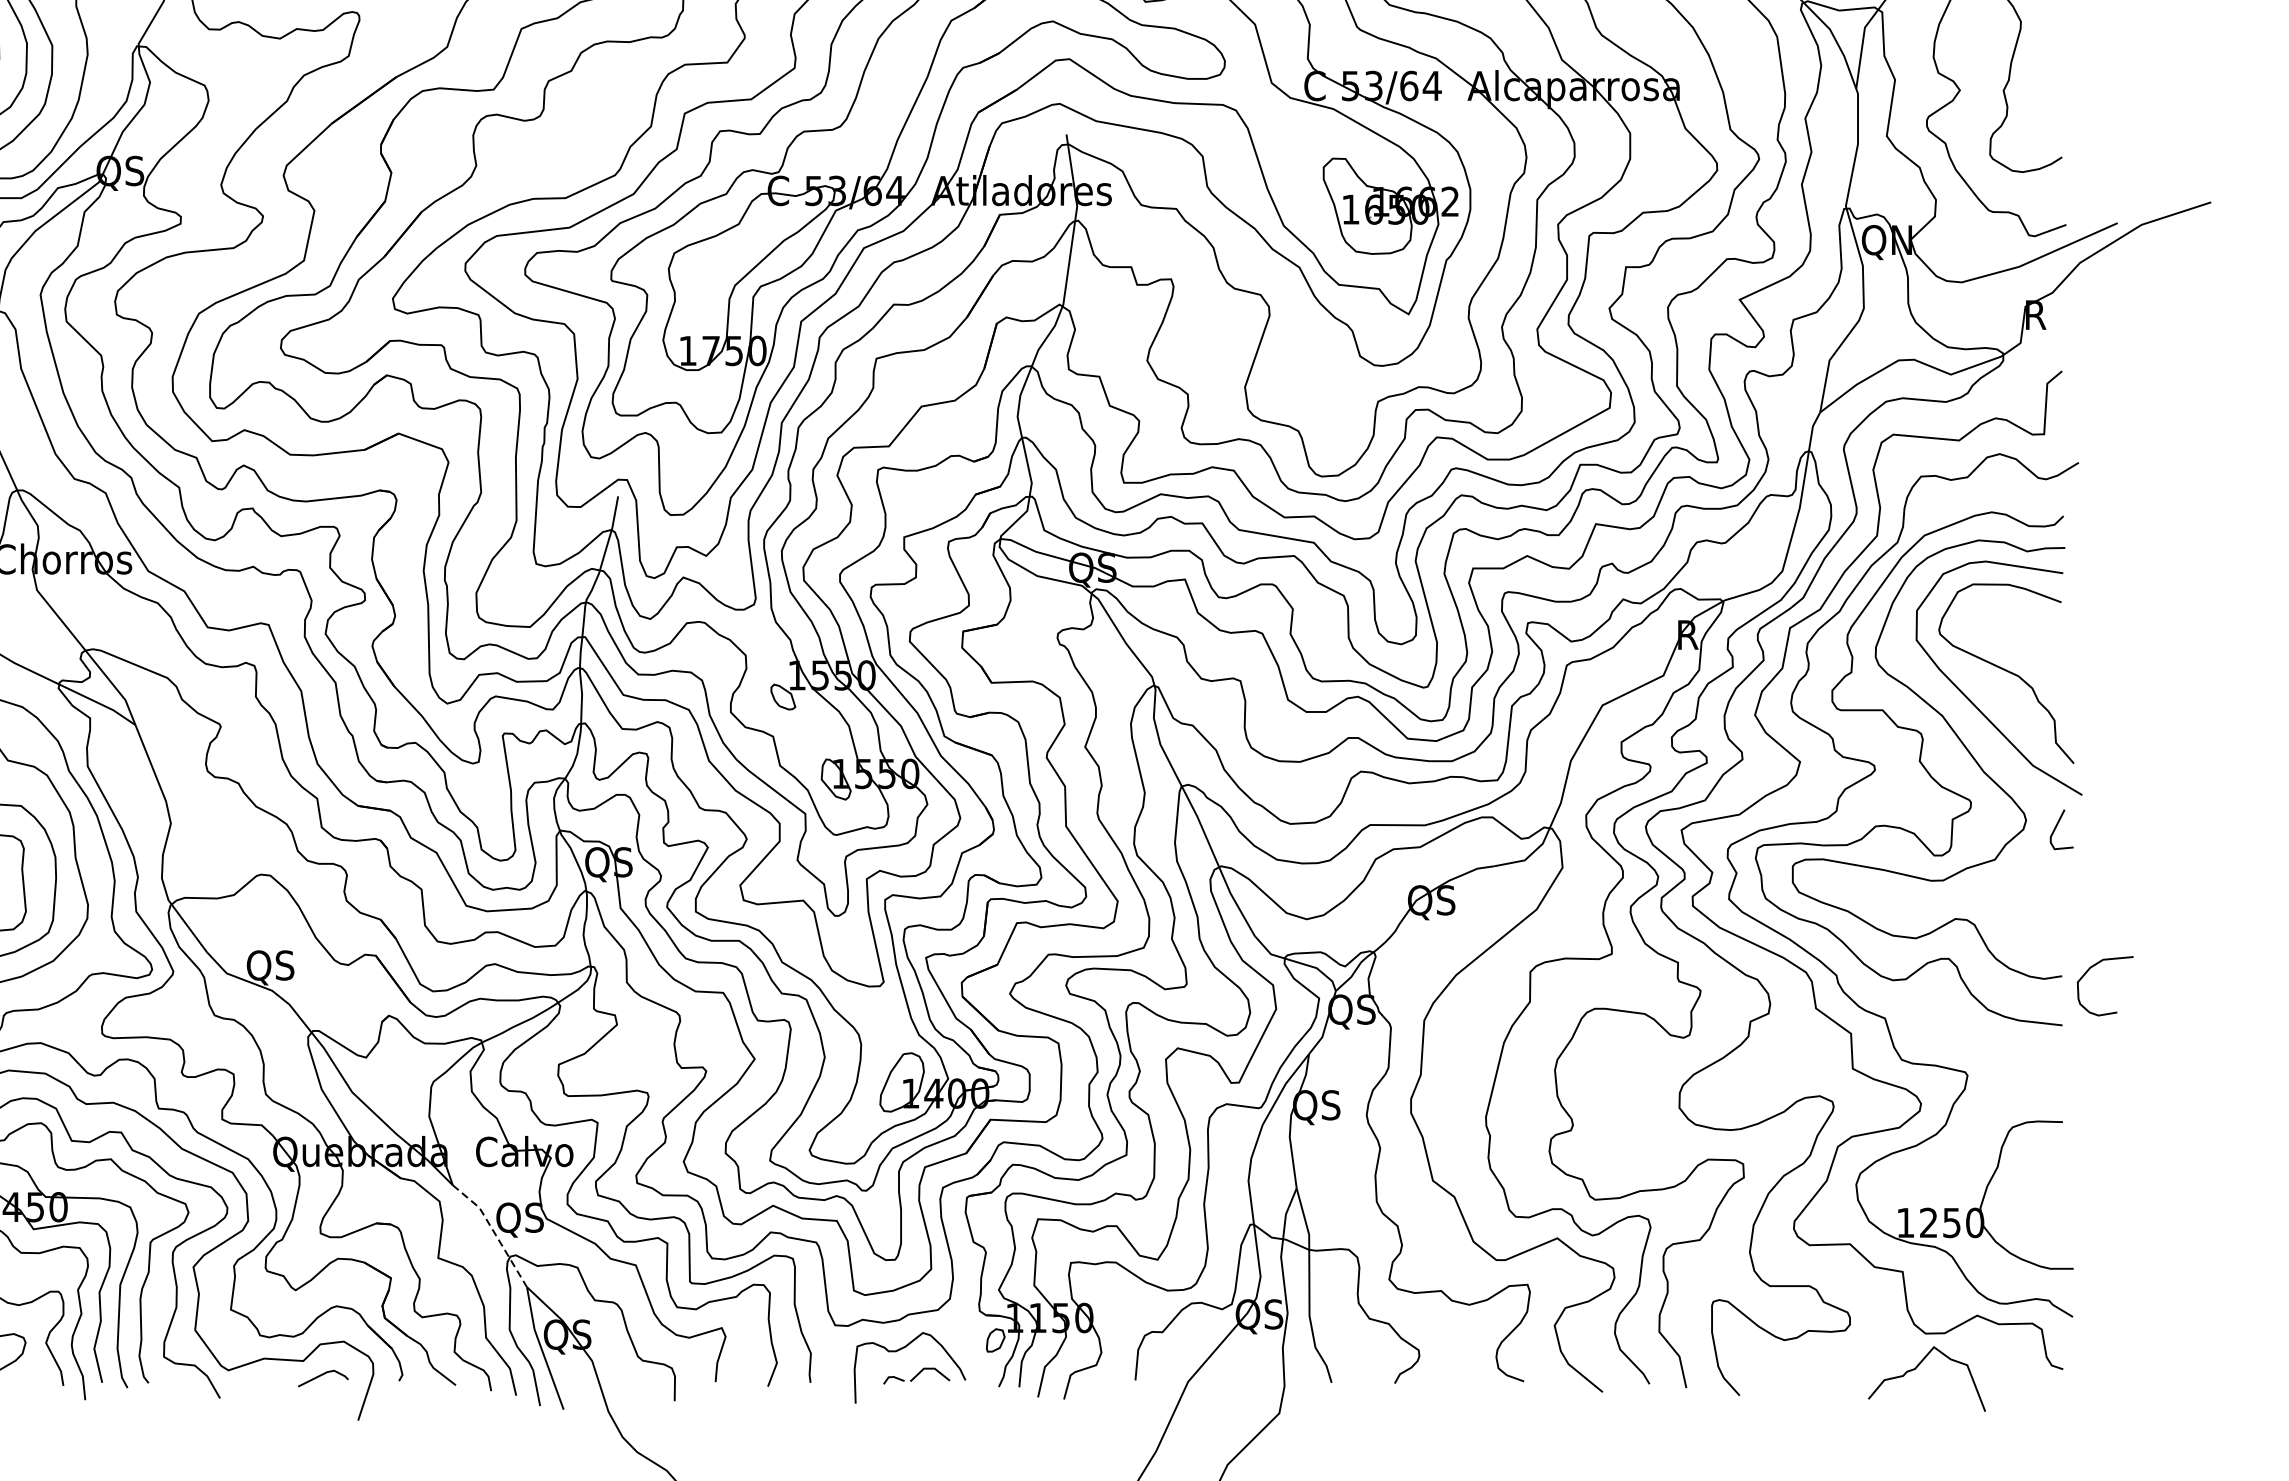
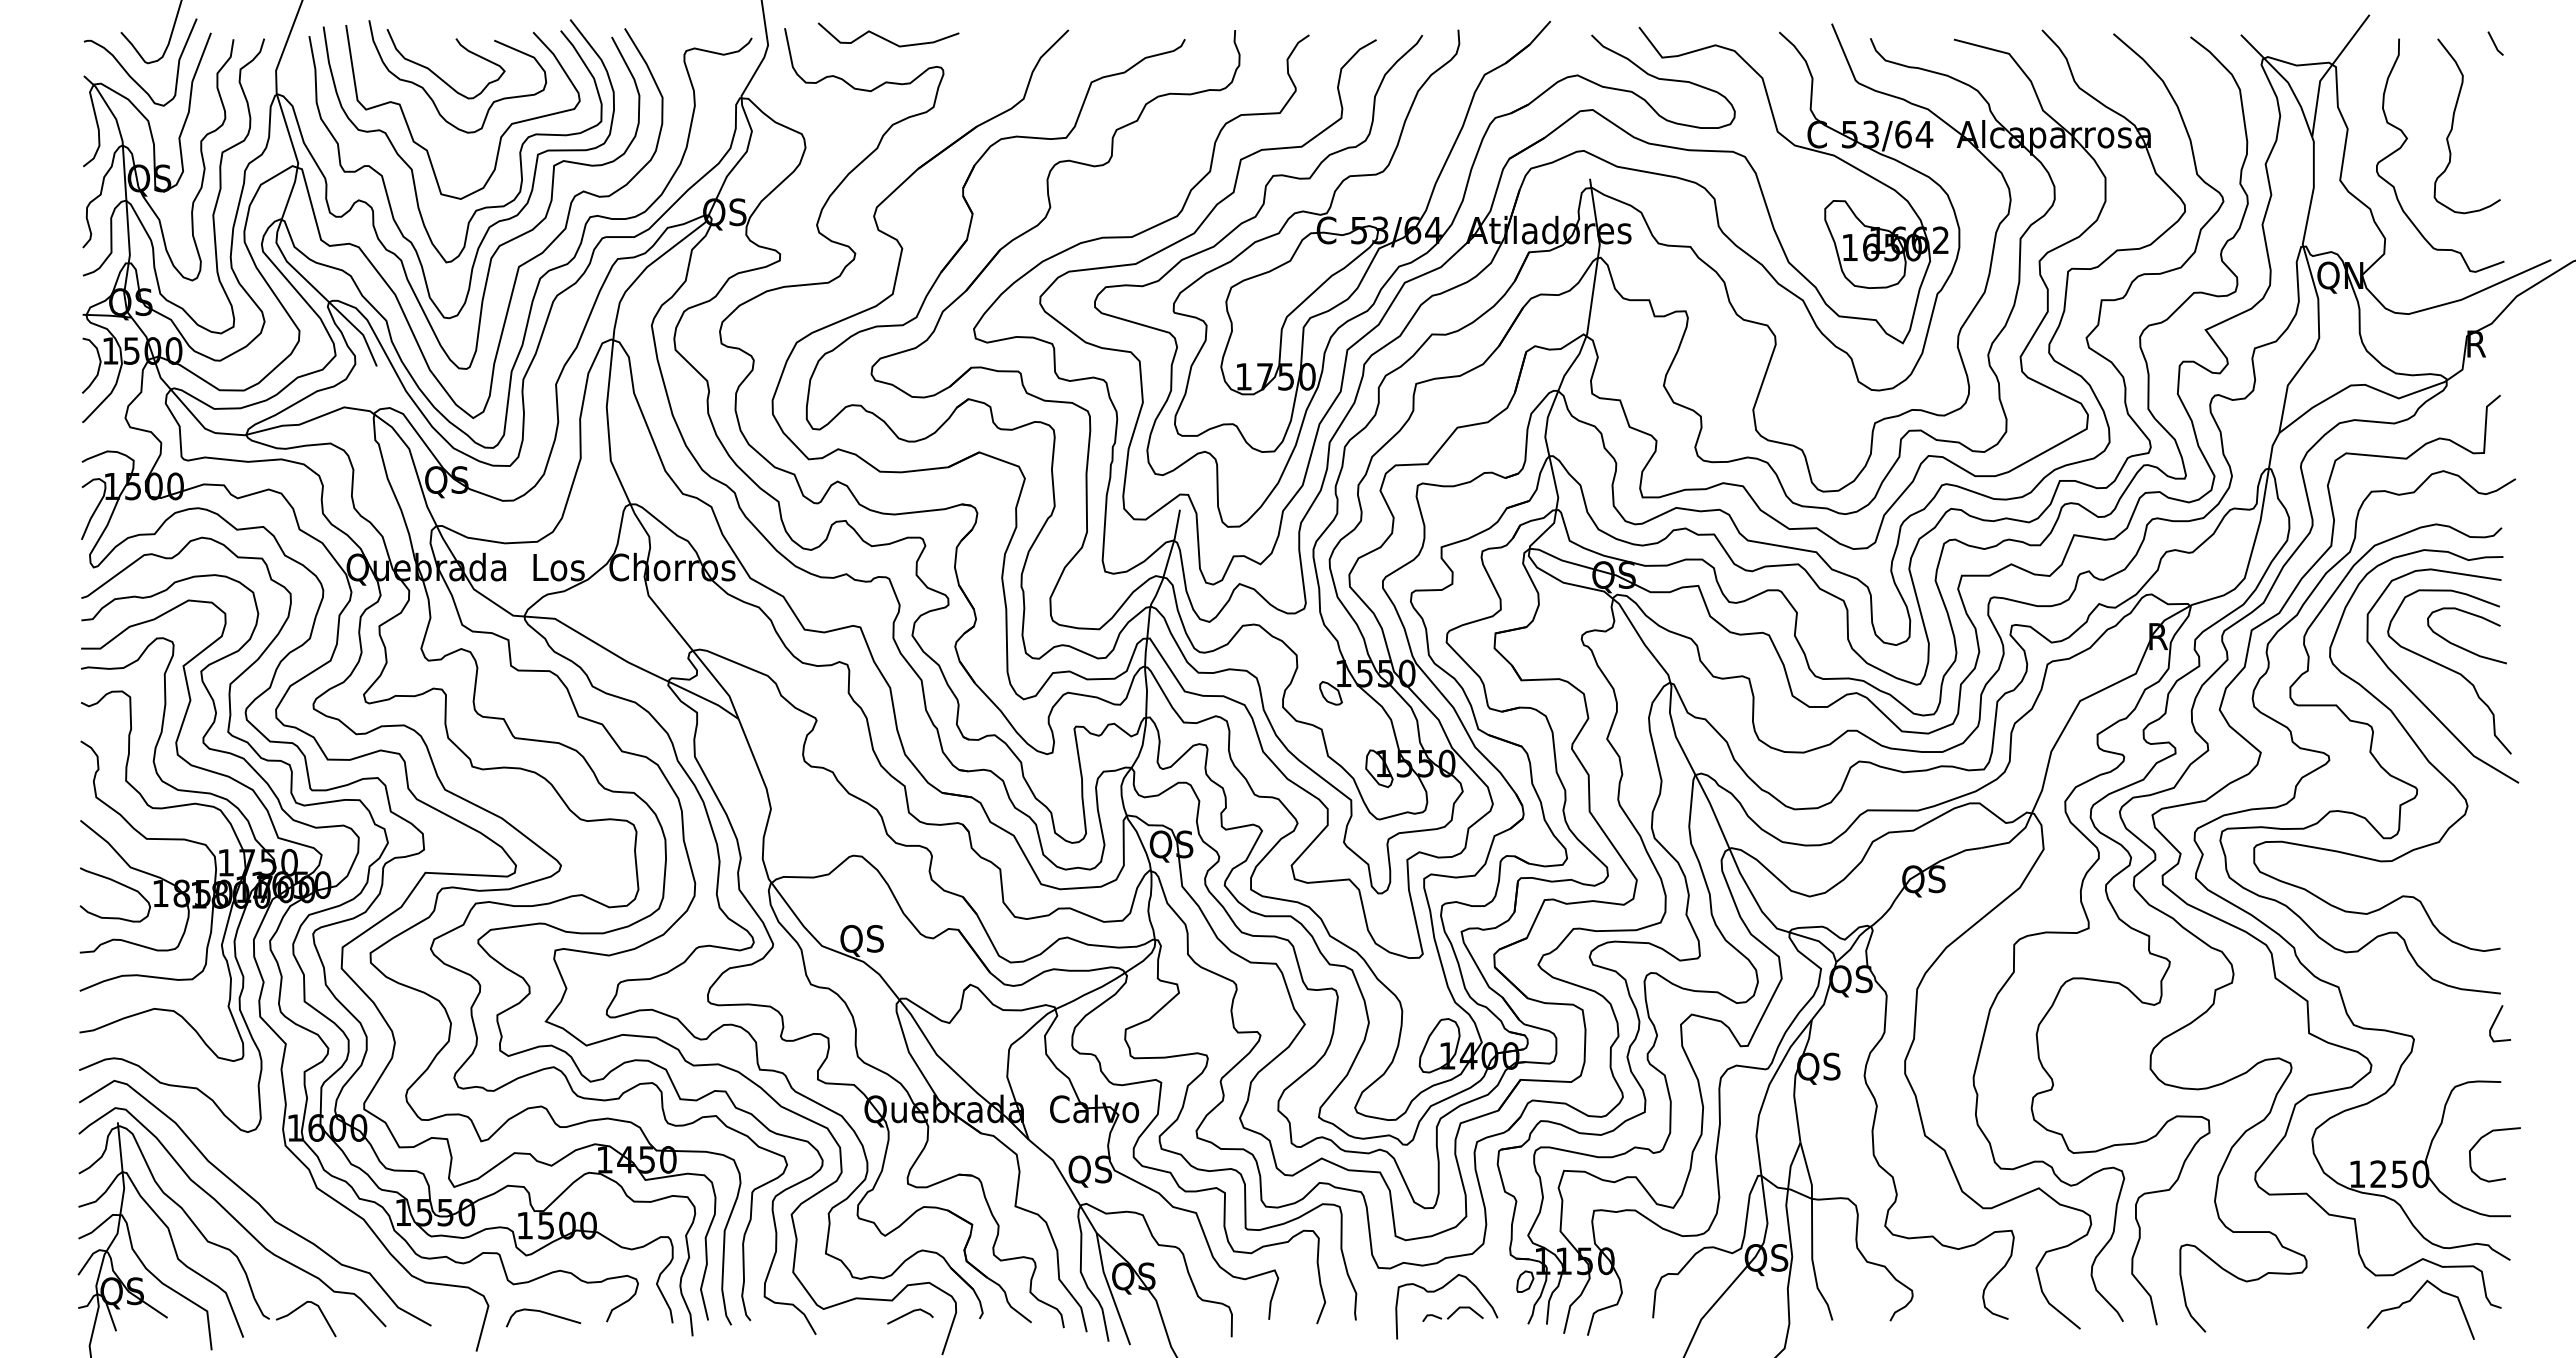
curve: (2019, 645) -> (2461, 646), added
line: (2056, 828) -> (2495, 1022), moved
curve: (2089, 970) -> (2480, 1140), moved
line: (494, 1231) -> (1066, 1182), dashed -> solid
curve: (1916, 1368) -> (2411, 1300), moved

